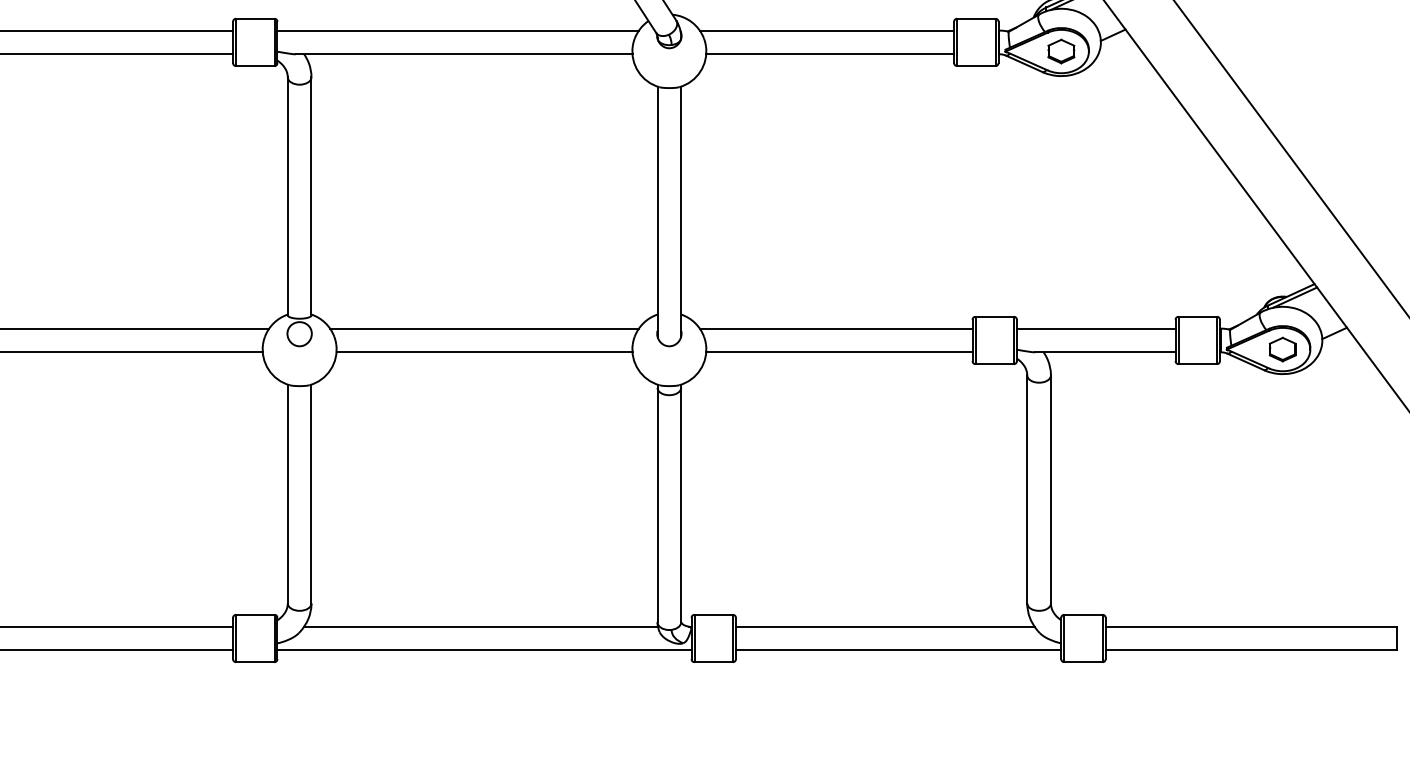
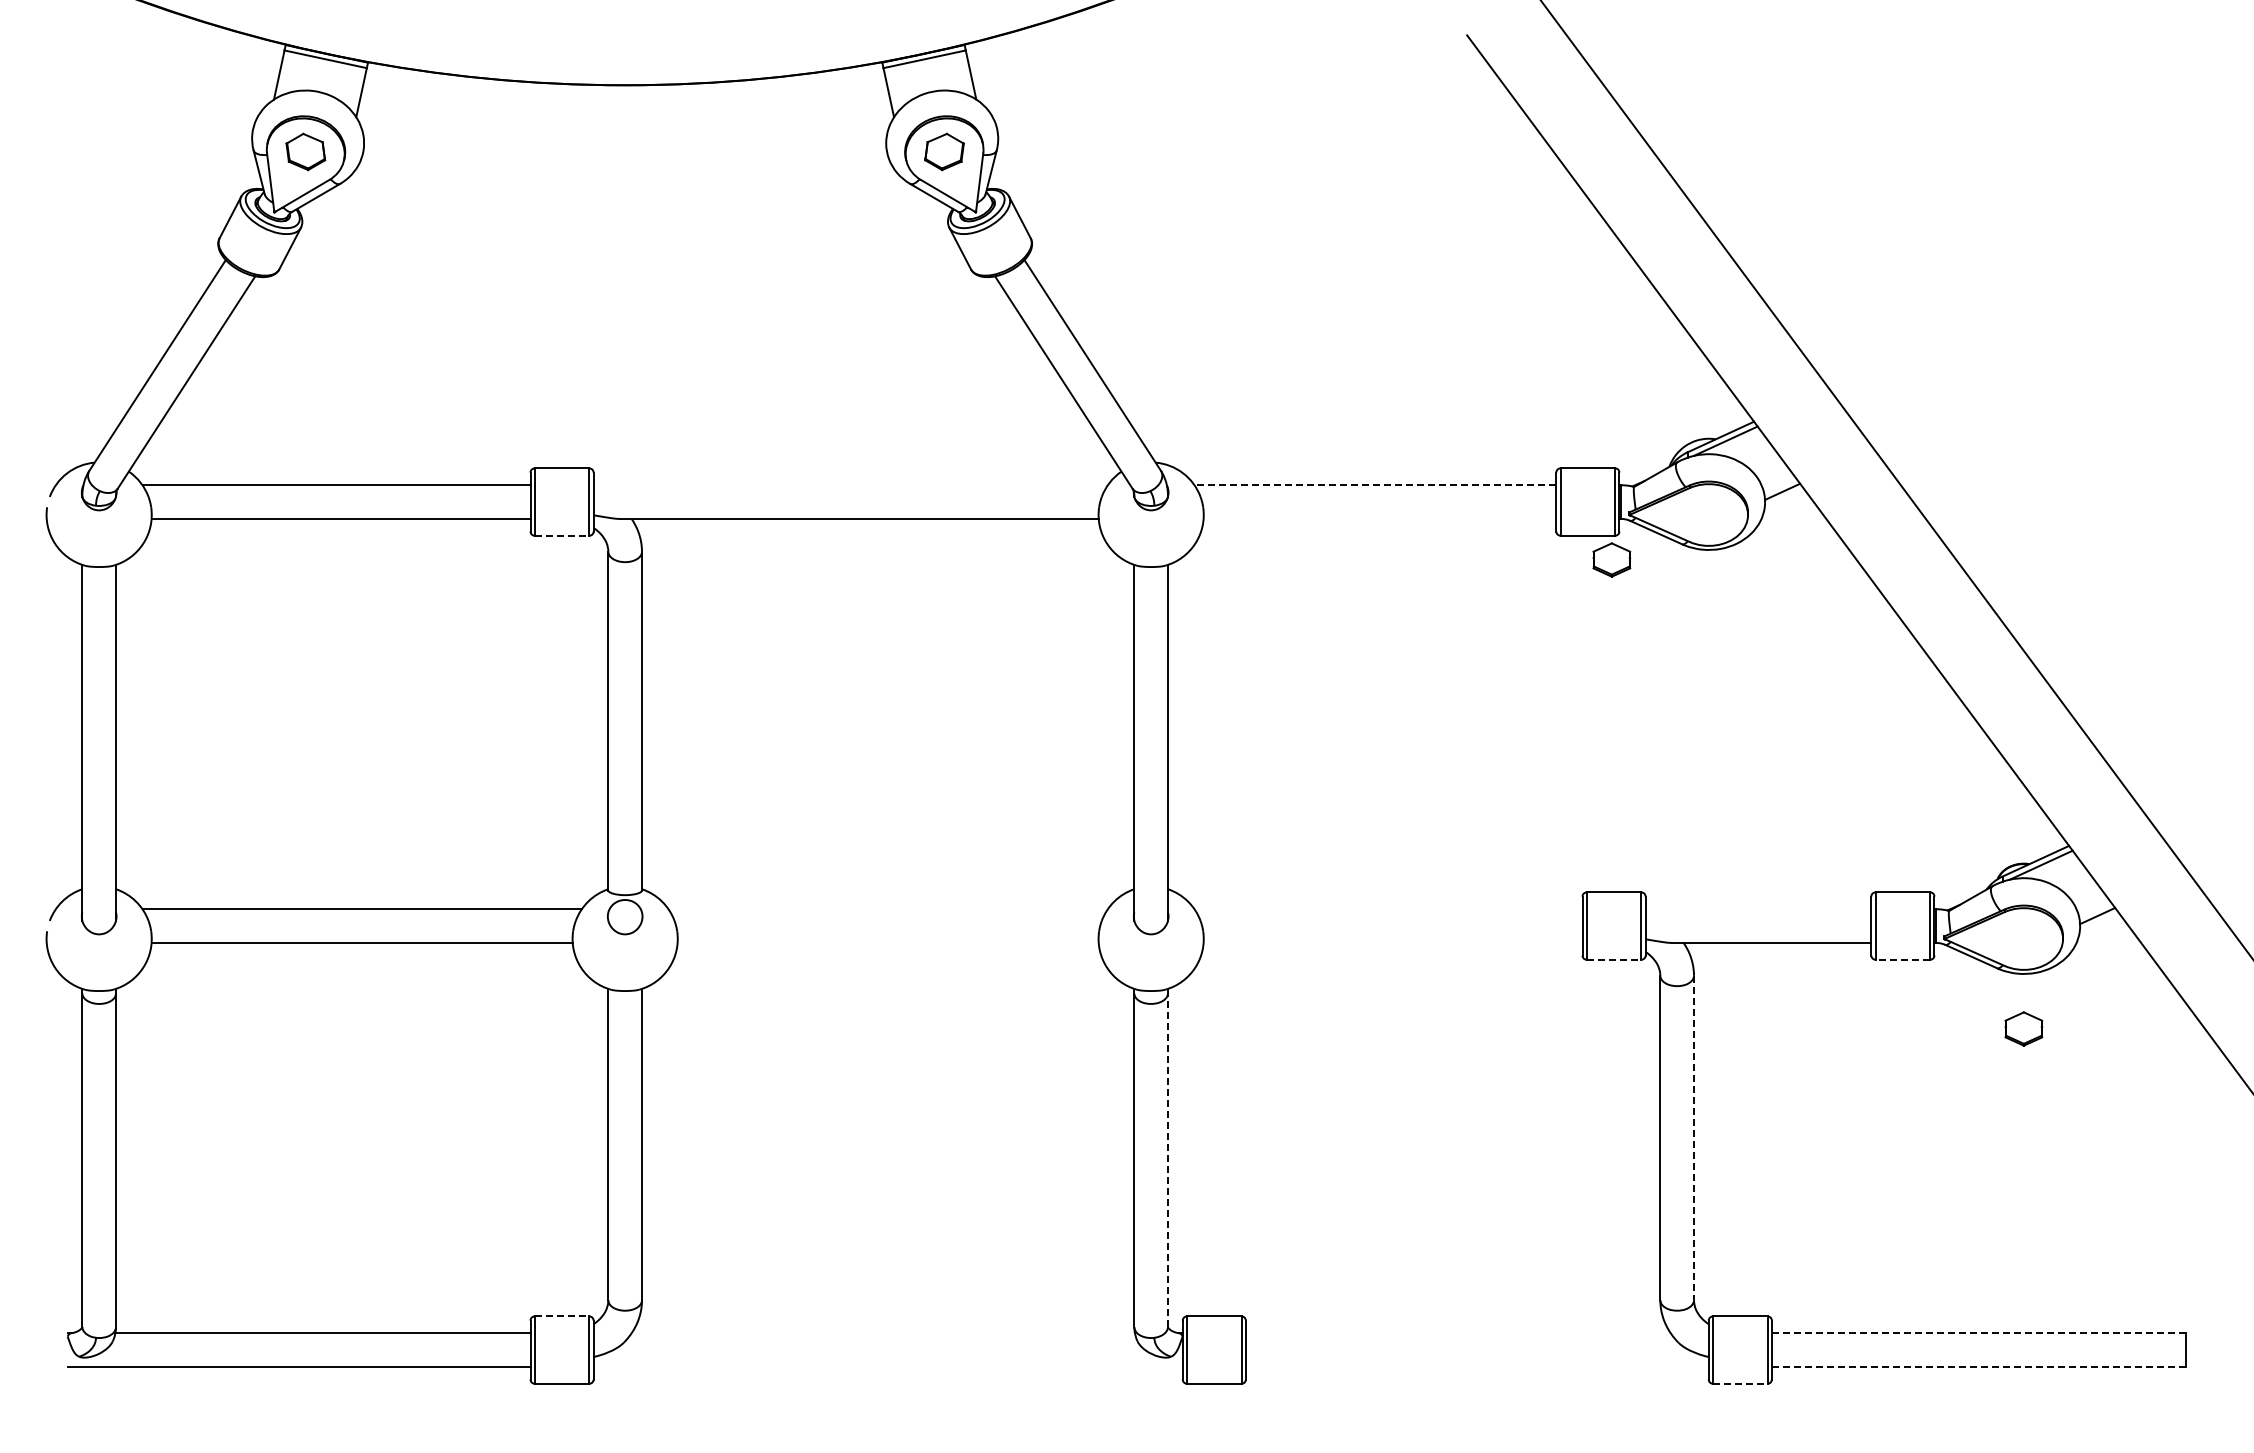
line: (458, 30) -> (850, 485), removed
line: (827, 30) -> (1375, 485), solid -> dashed
part: (1061, 51) -> (1611, 559), moved
line: (829, 53) -> (1379, 518), removed
line: (255, 65) -> (562, 535), solid -> dashed
line: (484, 328) -> (887, 909), removed
line: (836, 328) -> (1388, 909), removed
line: (1096, 328) -> (1758, 909), removed
part: (1282, 349) -> (2023, 1028), moved
line: (484, 352) -> (887, 942), removed
line: (839, 352) -> (1392, 942), removed
line: (995, 363) -> (1614, 959), solid -> dashed
line: (1197, 363) -> (1902, 959), solid -> dashed
line: (1051, 489) -> (1694, 1138), solid -> dashed
line: (681, 505) -> (1168, 1160), solid -> dashed
line: (255, 614) -> (562, 1316), solid -> dashed
line: (480, 626) -> (882, 1333), removed
line: (884, 626) -> (1457, 1333), removed
line: (1250, 626) -> (1978, 1333), solid -> dashed
line: (484, 650) -> (887, 1366), removed
line: (898, 650) -> (1476, 1366), removed
line: (1250, 650) -> (1978, 1366), solid -> dashed
line: (1083, 661) -> (1740, 1383), solid -> dashed

